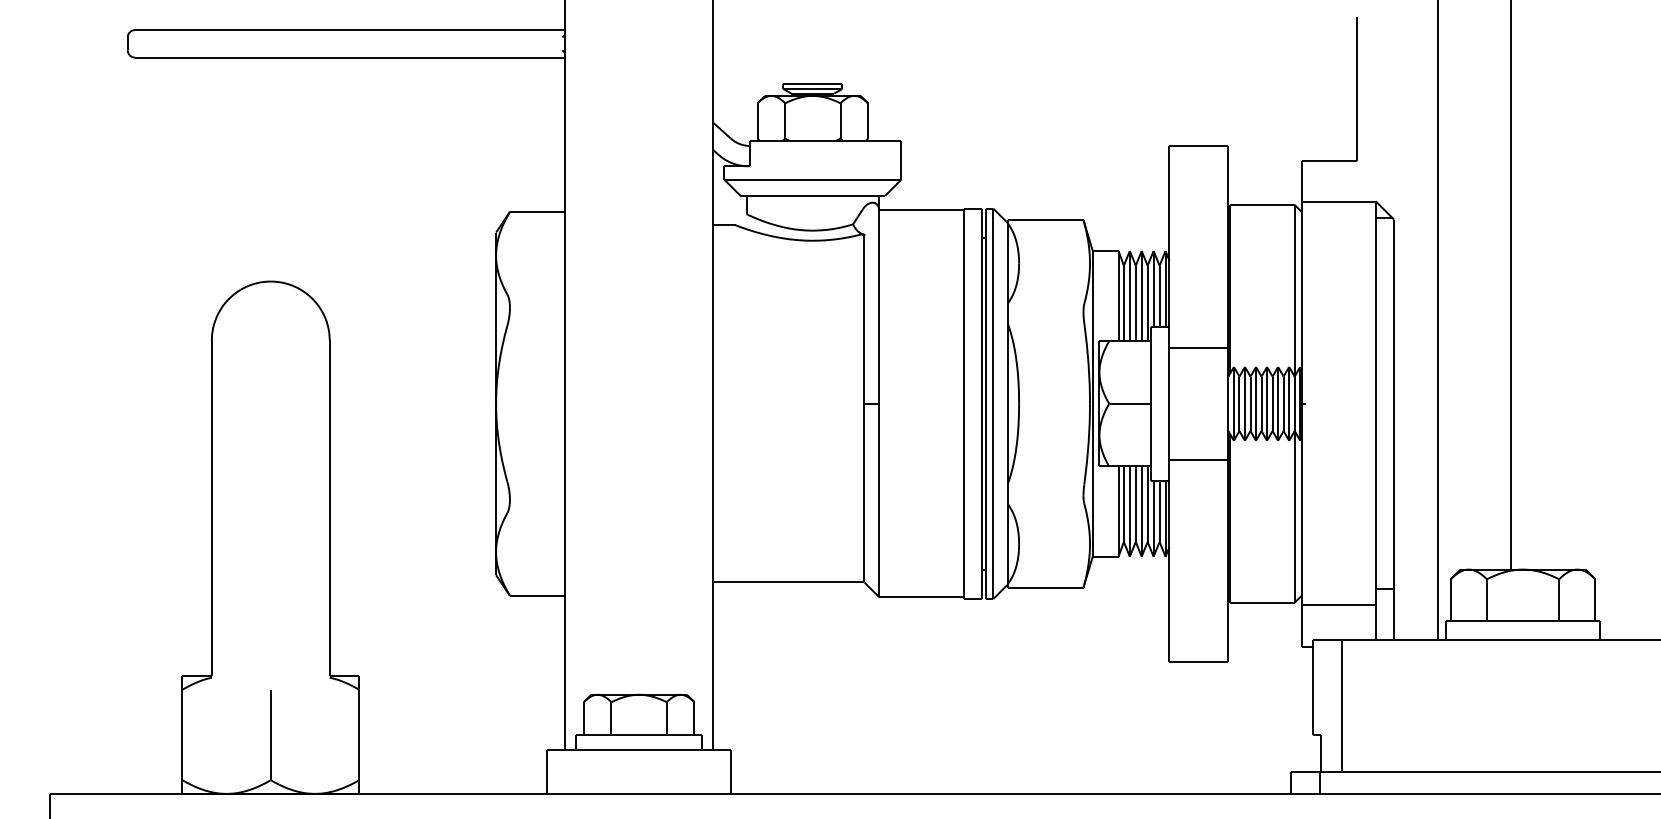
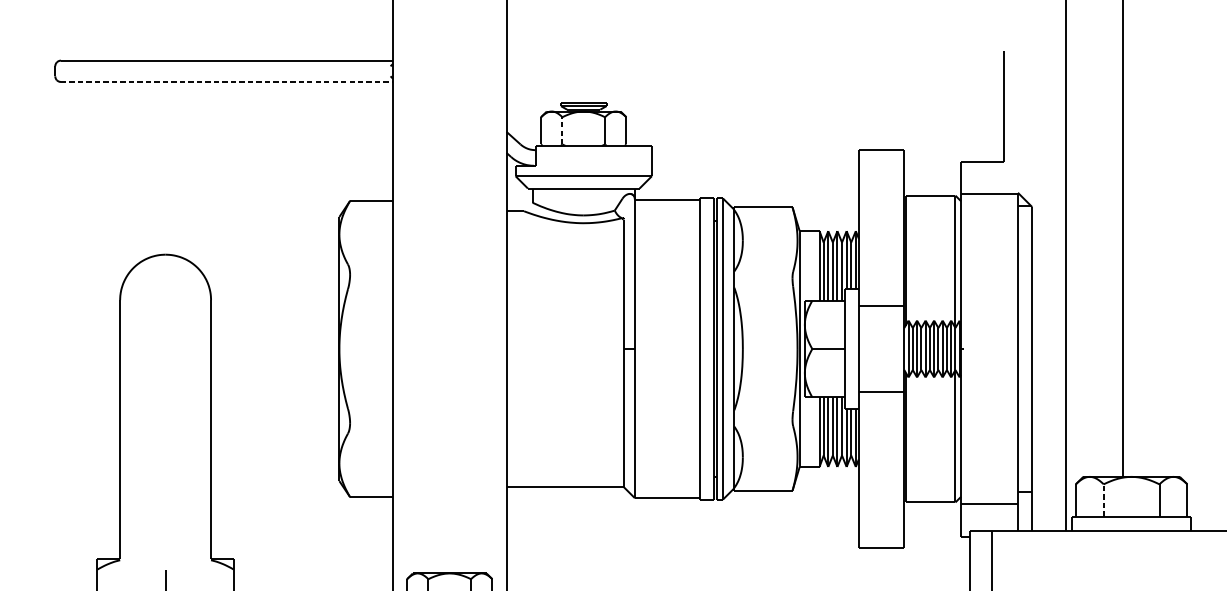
line: (350, 57) -> (227, 81), solid -> dashed
line: (785, 120) -> (562, 130), solid -> dashed
line: (1486, 600) -> (1103, 500), solid -> dashed

